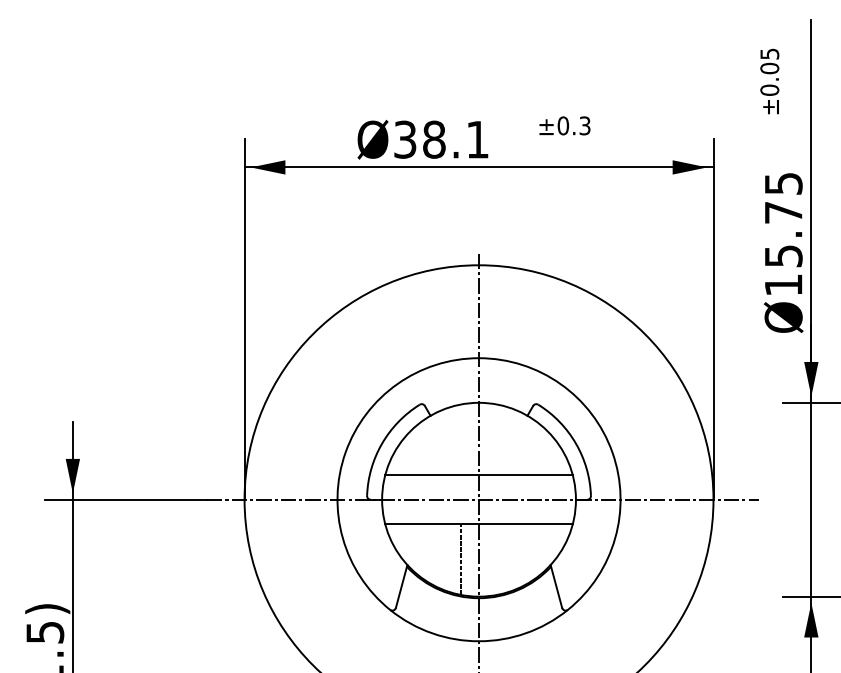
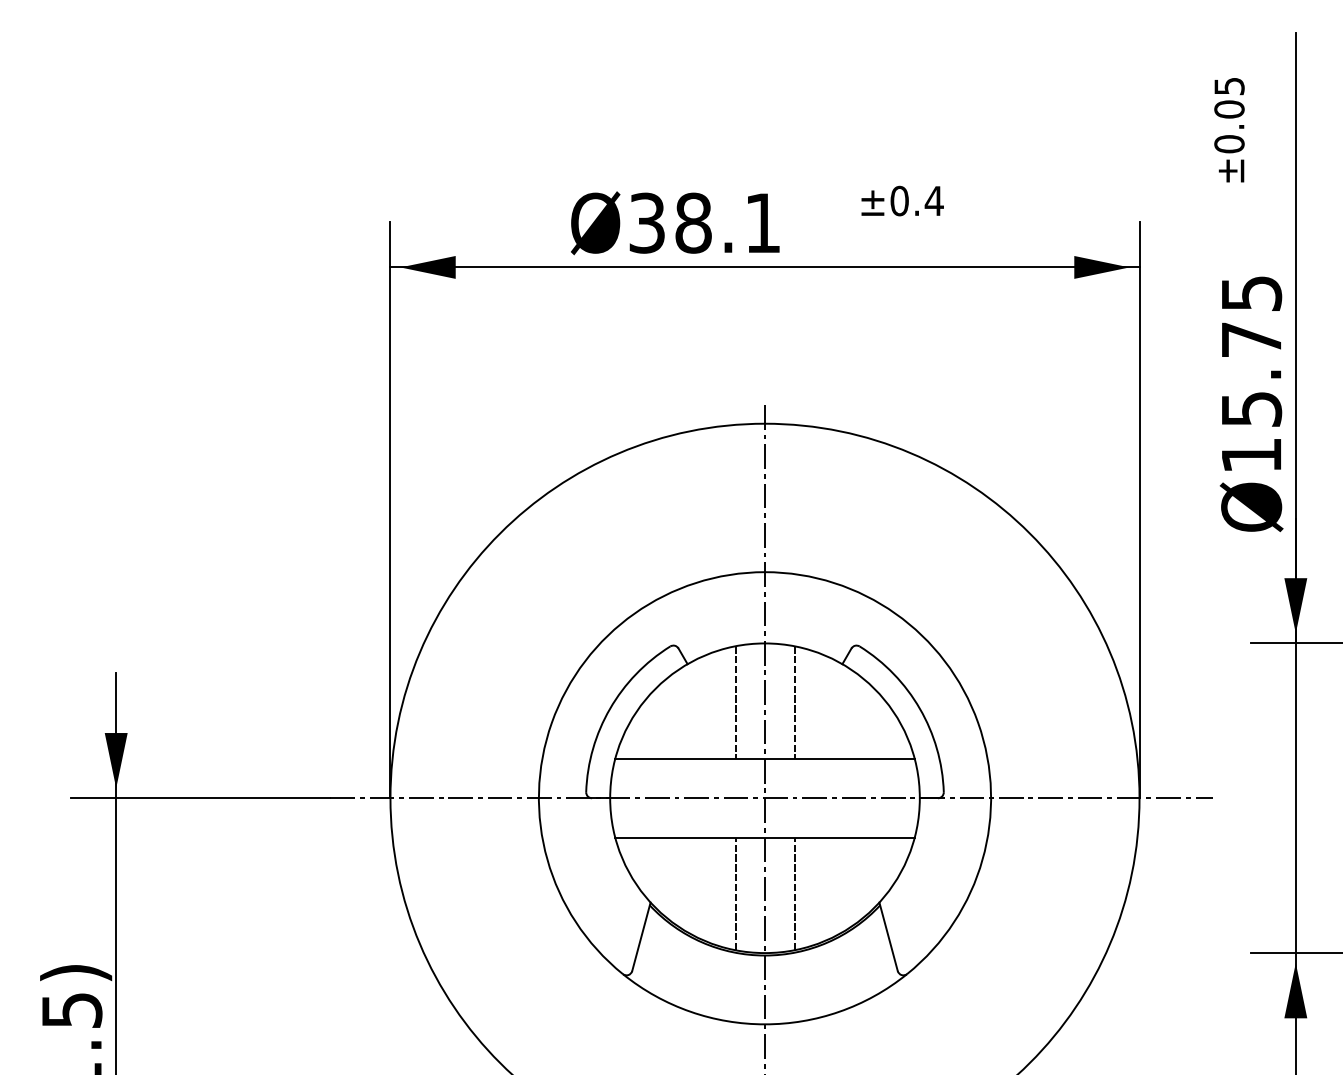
text: (585, 125) -> (935, 200), ±0.3 -> ±0.4
line: (460, 439) -> (735, 702), added
line: (497, 439) -> (794, 702), added
line: (497, 559) -> (794, 893), added

